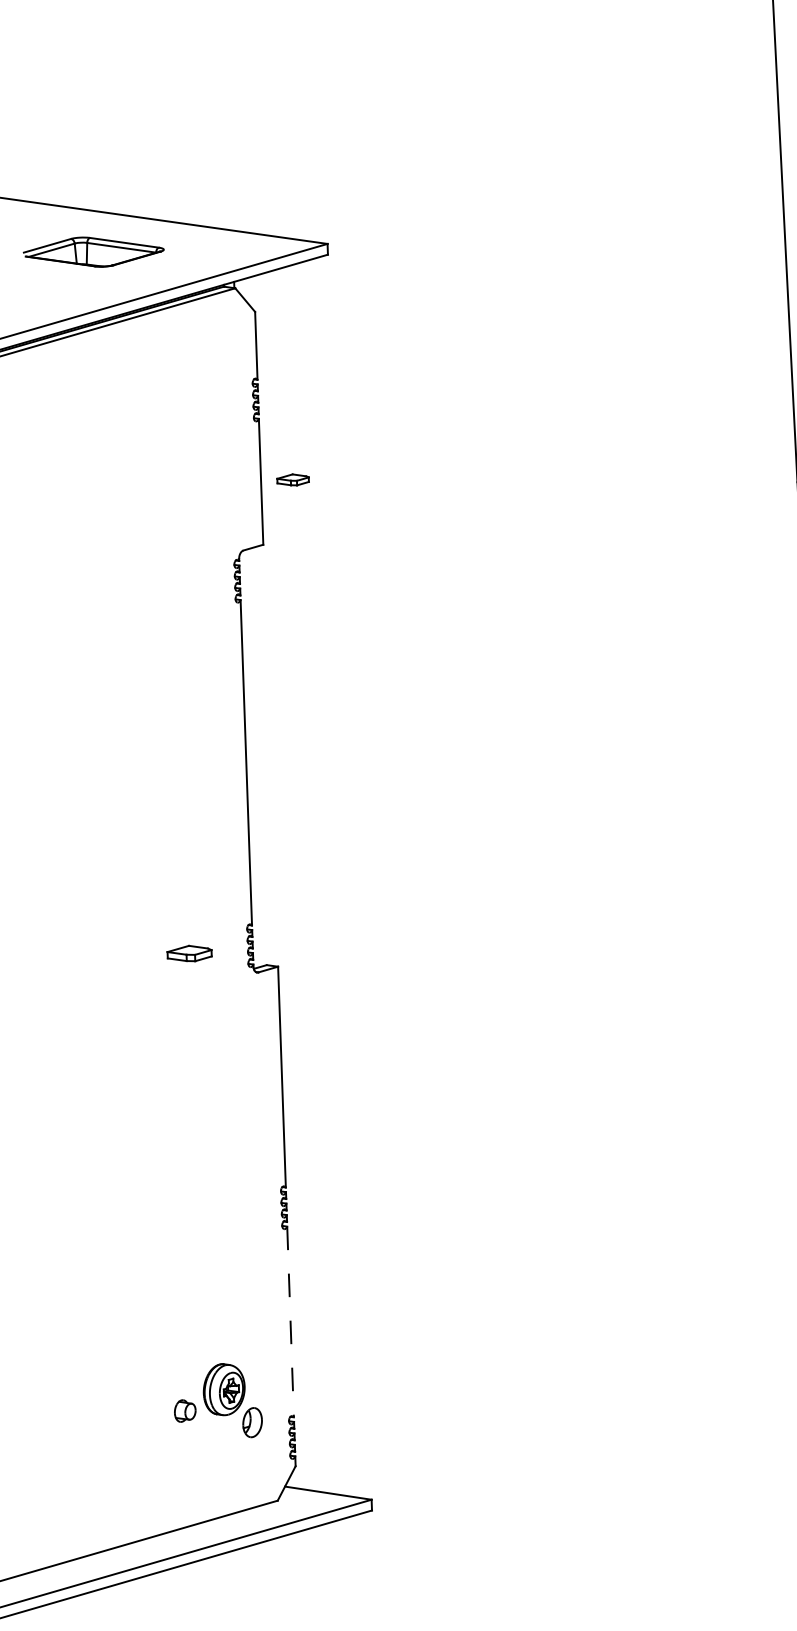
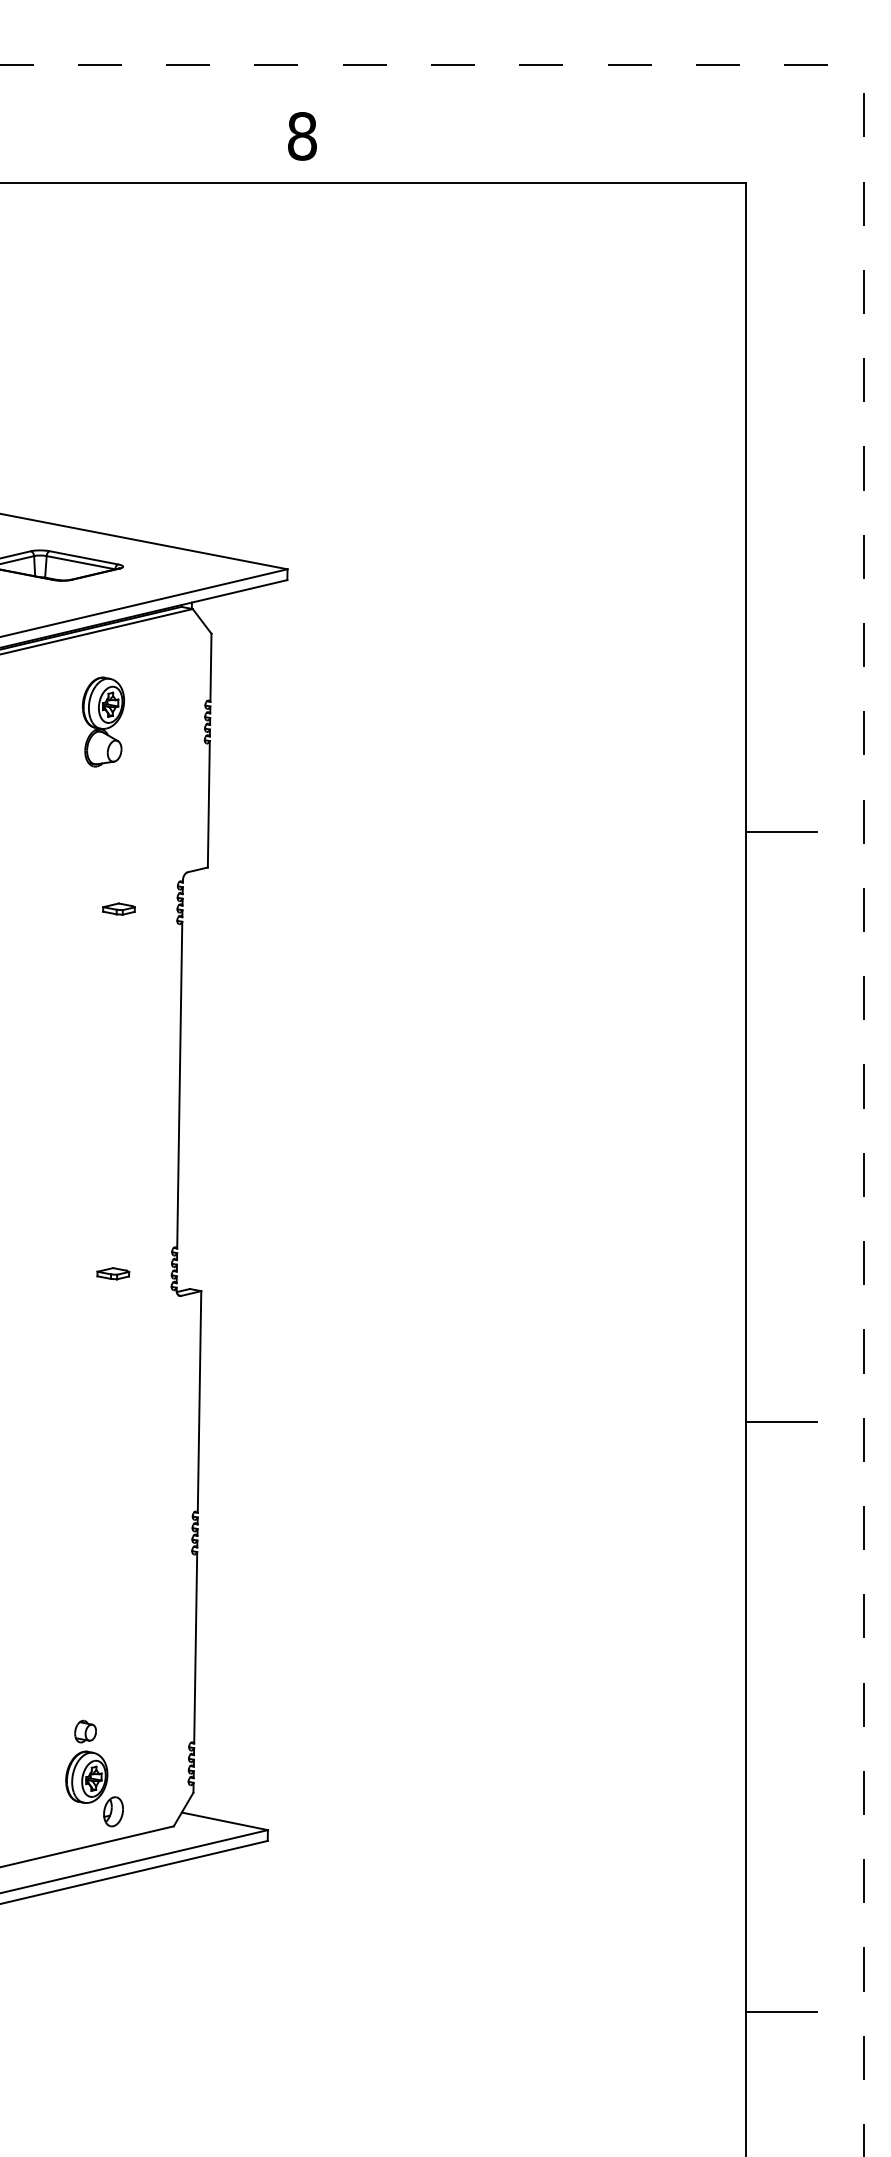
part: (152, 404) -> (103, 721), added
part: (292, 479) -> (118, 908), moved
part: (189, 953) -> (113, 1273), size x0.71
line: (290, 1321) -> (195, 1647), dashed -> solid
part: (232, 1400) -> (94, 1788), moved

